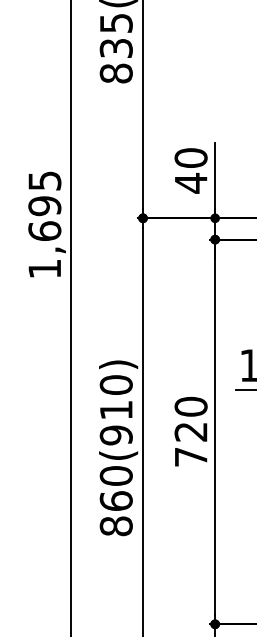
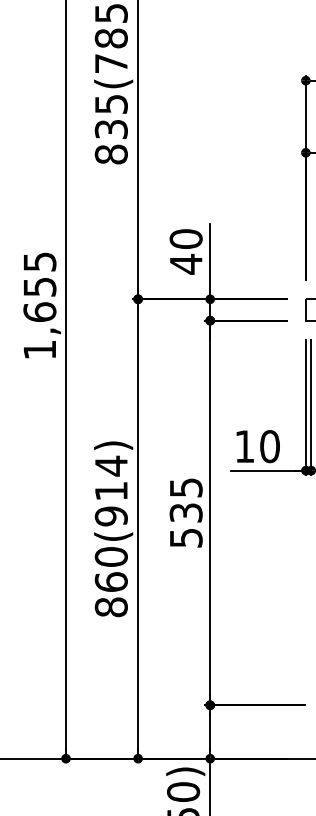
text: (44, 206) -> (39, 287), 1,695 -> 1,655
text: (115, 384) -> (110, 465), 860(910) -> 860(914)
text: (190, 431) -> (185, 512), 720 -> 535

